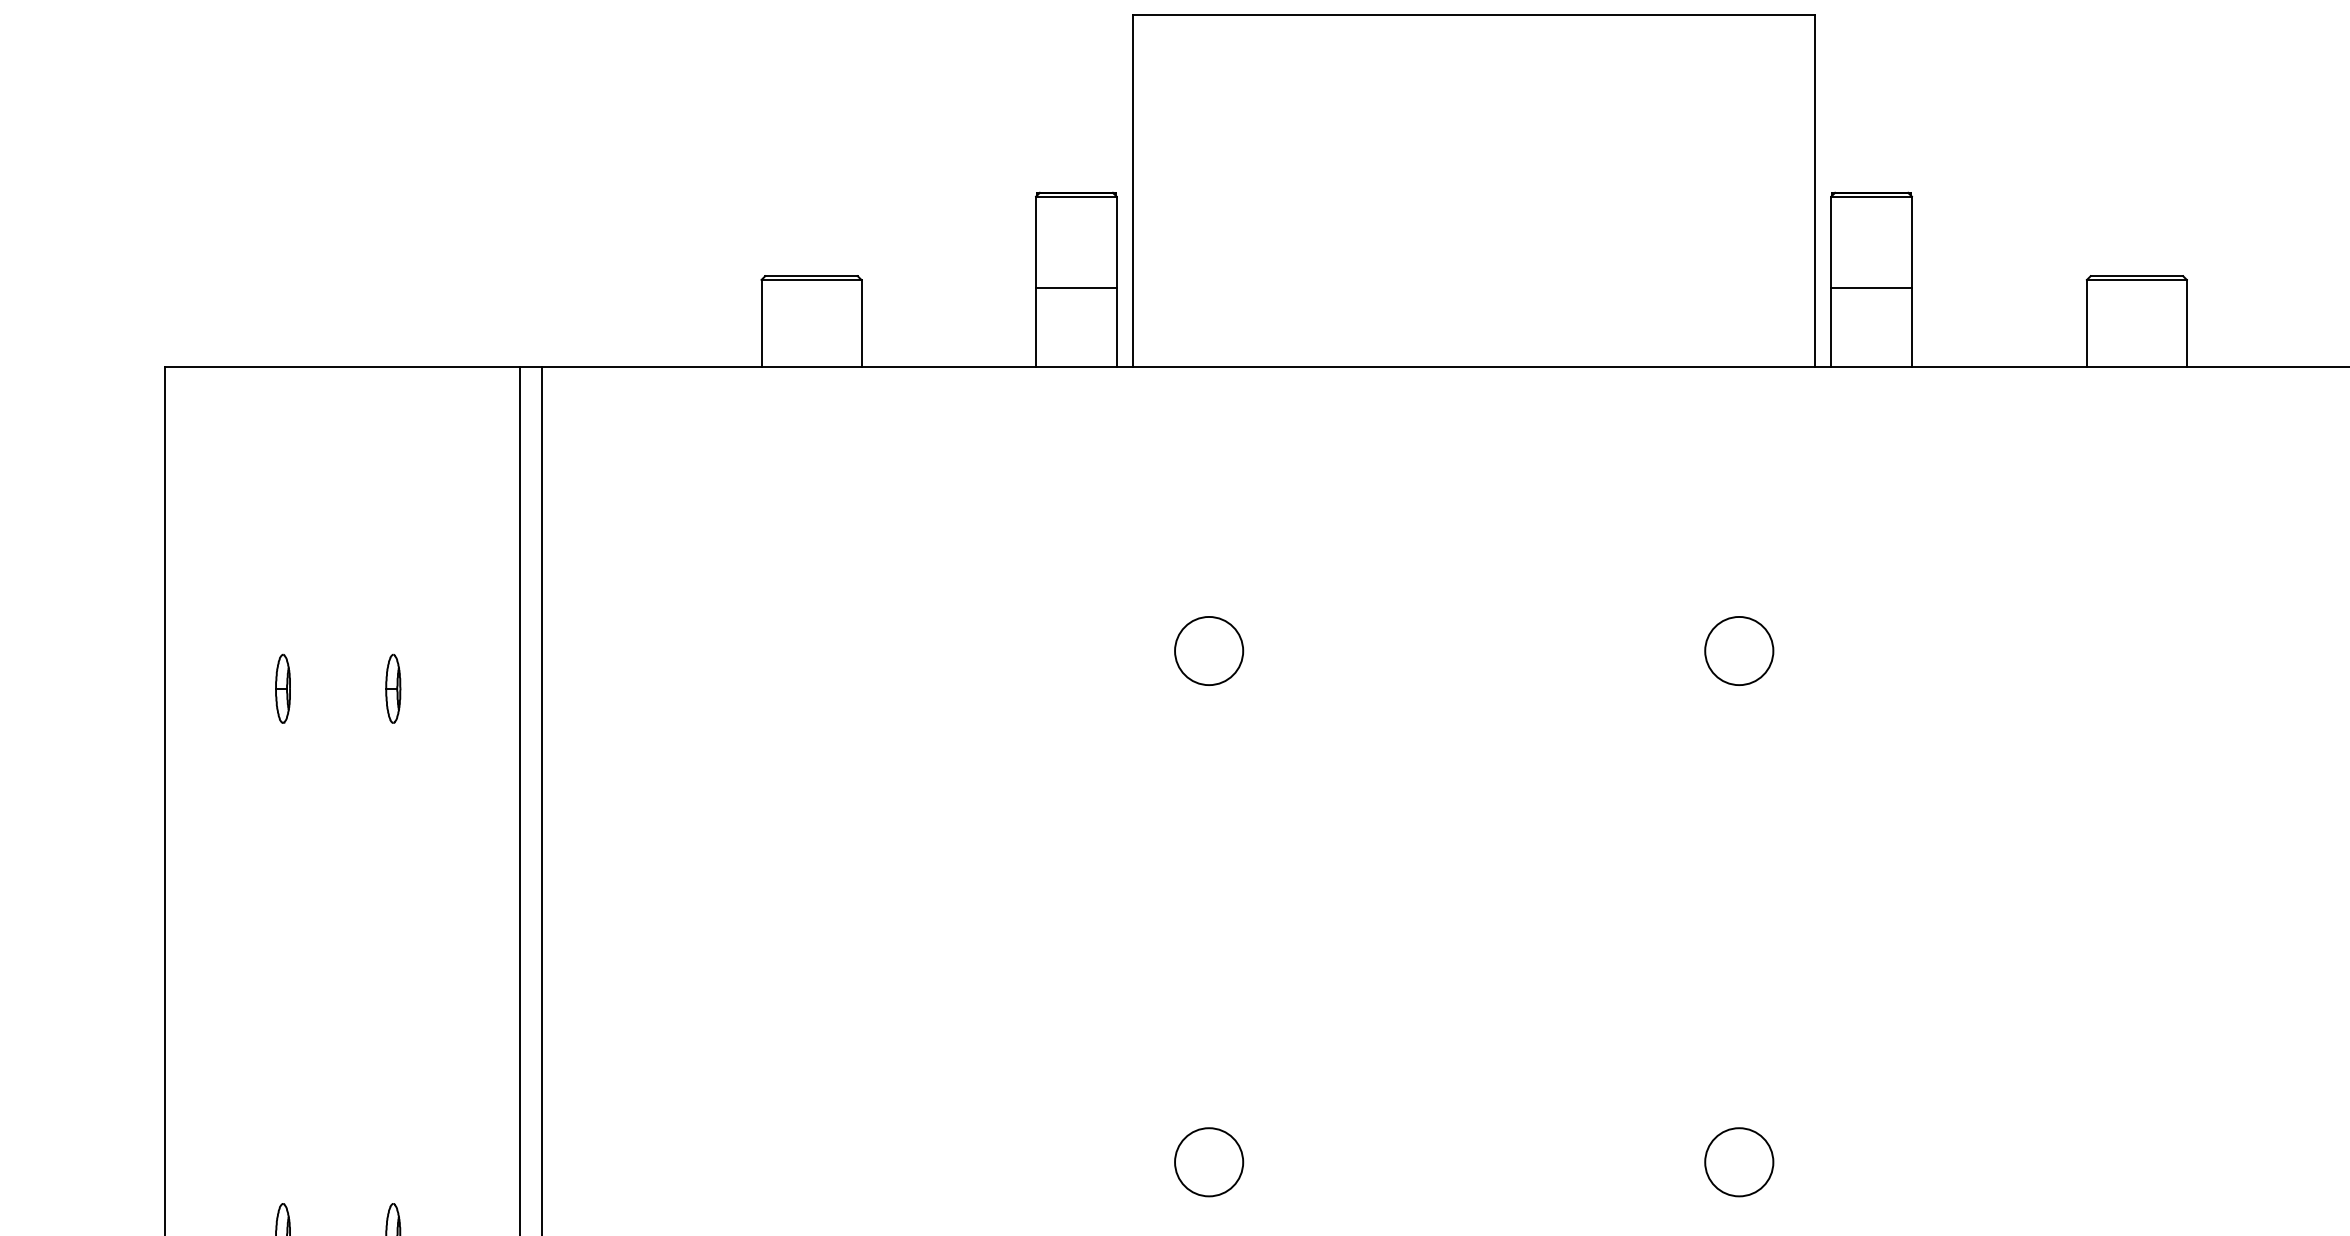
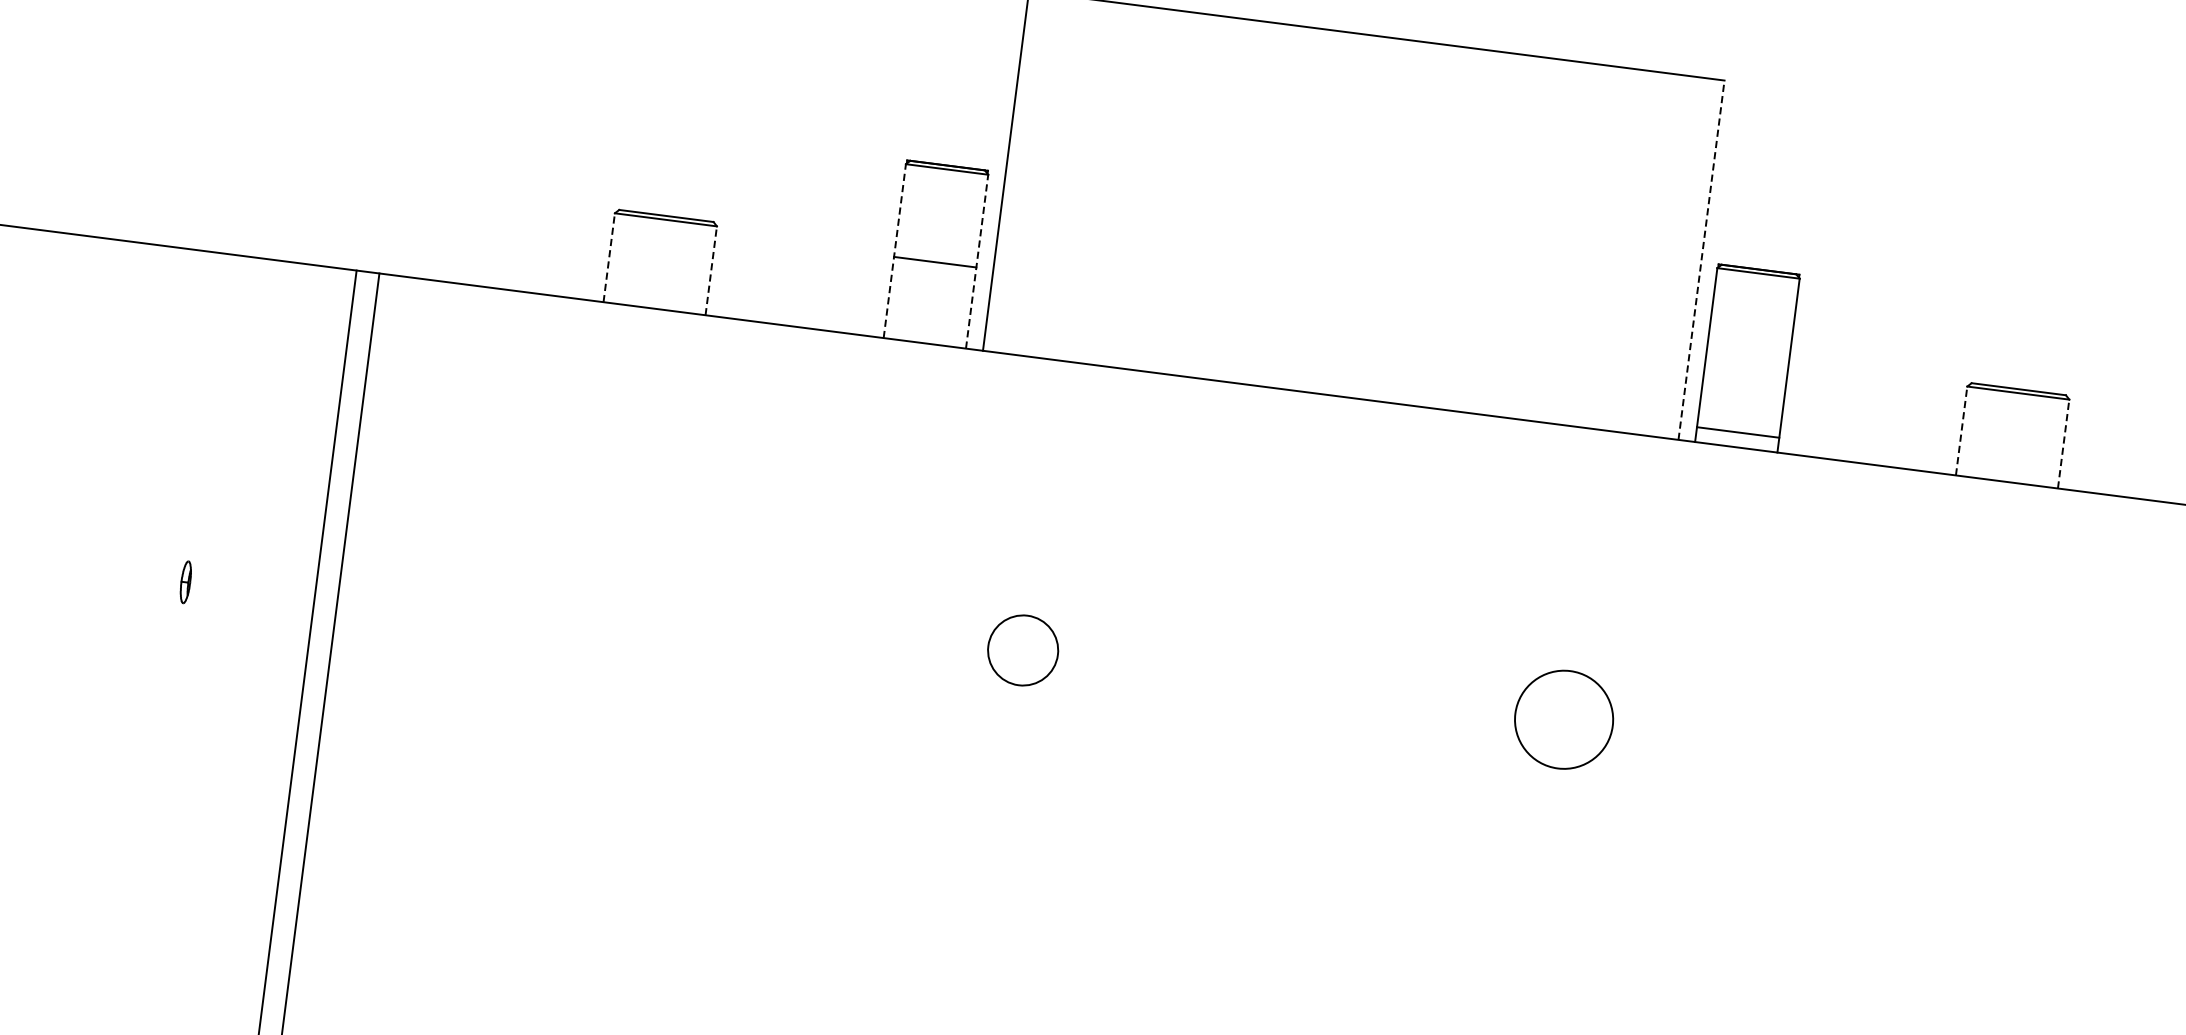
line: (1815, 190) -> (1702, 259), solid -> dashed
line: (1036, 281) -> (895, 250), solid -> dashed
line: (1116, 281) -> (976, 261), solid -> dashed
line: (1871, 287) -> (1738, 432), moved
line: (761, 323) -> (609, 257), solid -> dashed
line: (861, 323) -> (711, 270), solid -> dashed
line: (2086, 323) -> (1961, 430), solid -> dashed
line: (2186, 323) -> (2063, 444), solid -> dashed
circle: (1739, 650) -> (1564, 719), size x1.4
part: (282, 688) -> (72, 567), removed
part: (393, 688) -> (186, 582), size x0.6

